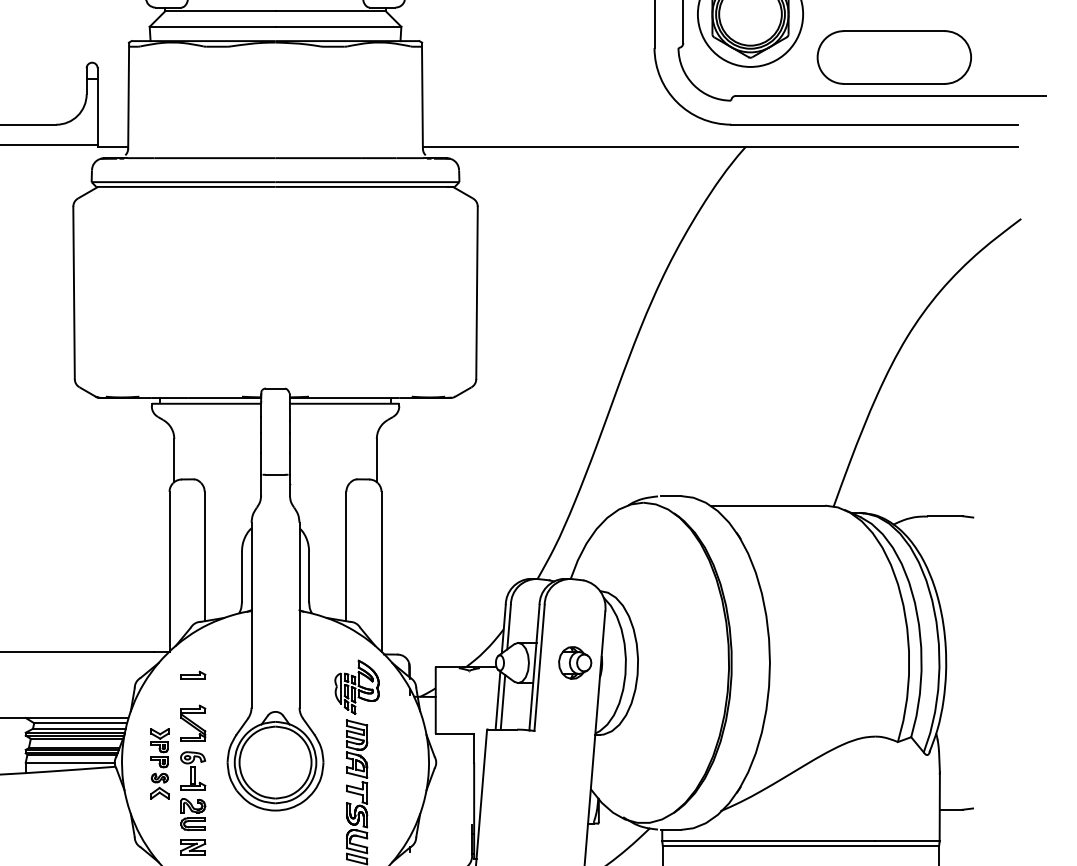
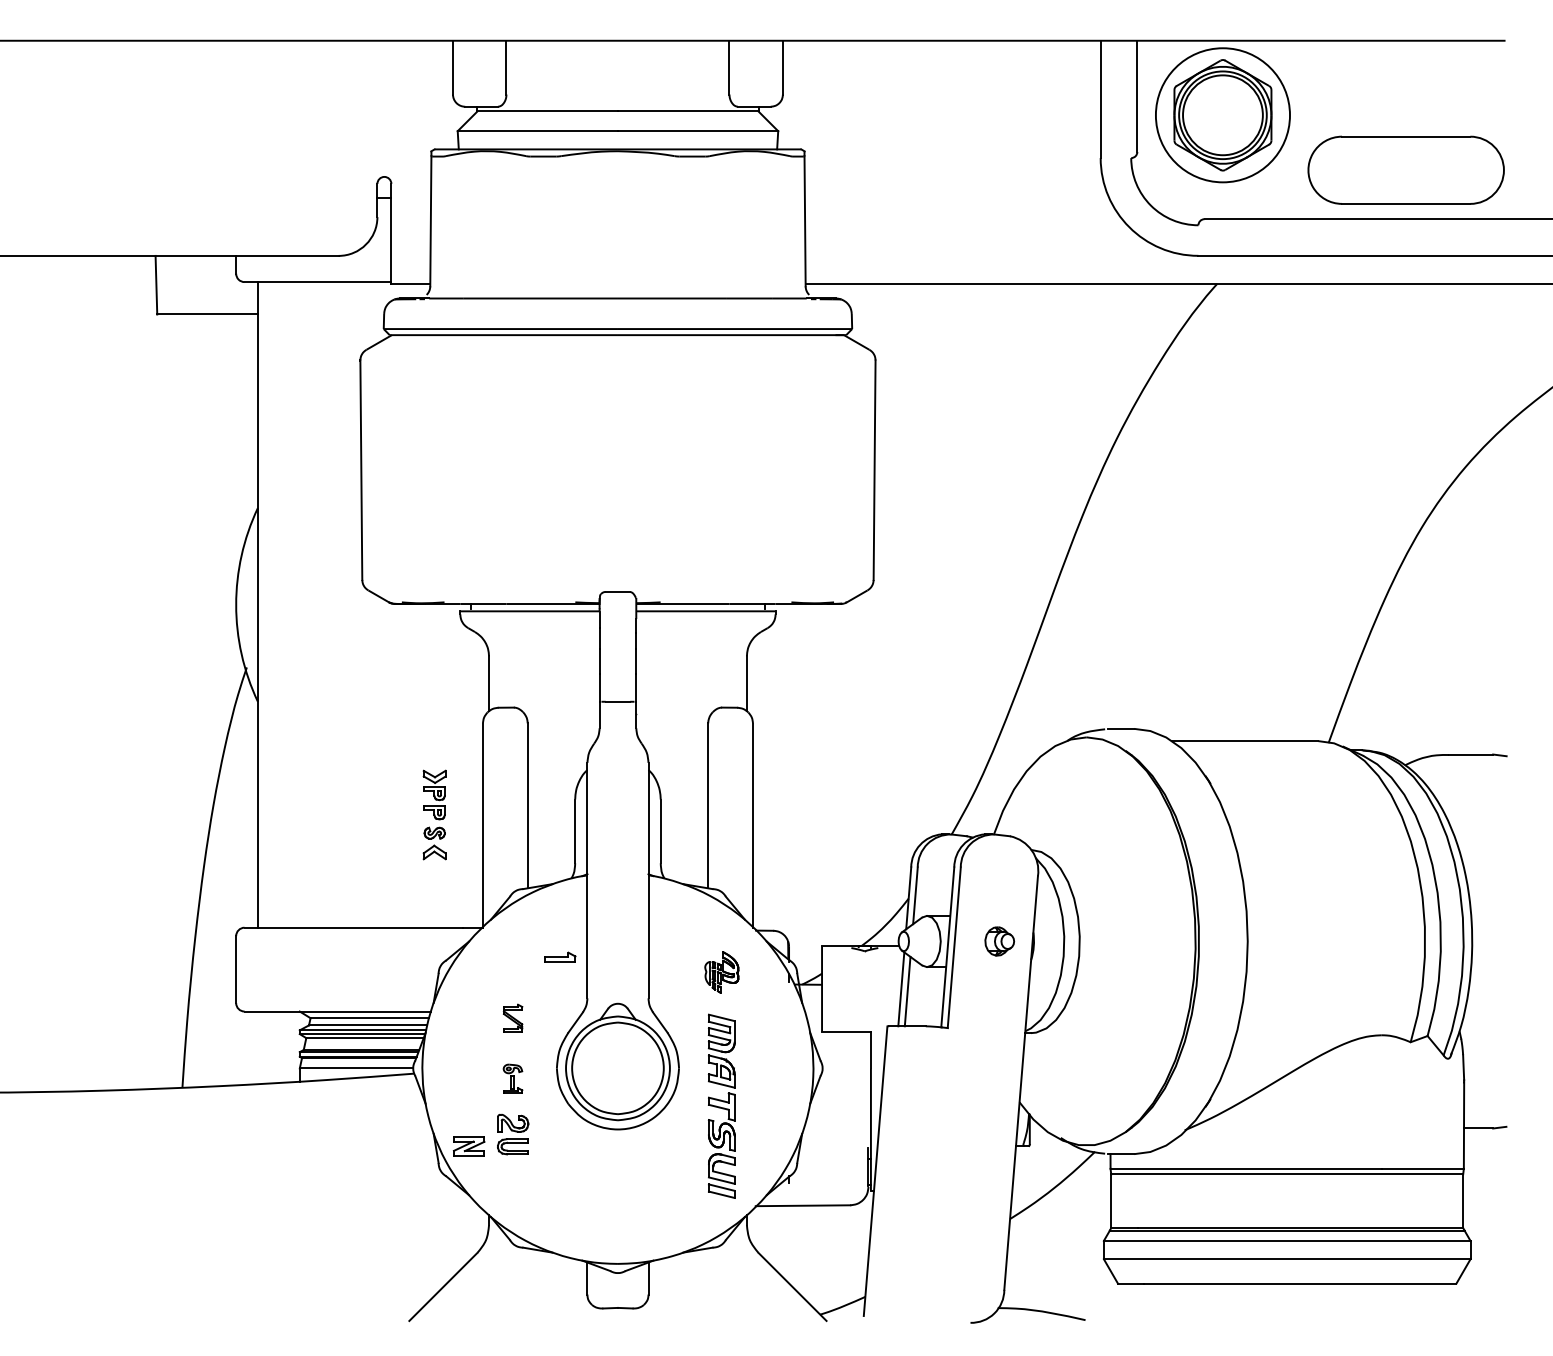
part: (575, 662) -> (999, 941), size x0.7
part: (193, 674) -> (560, 956), moved
part: (356, 687) -> (721, 972), size x0.6
part: (192, 722) -> (512, 1017), size x0.6
part: (159, 763) -> (434, 814), moved
part: (192, 770) -> (512, 1078), size x0.6
part: (193, 847) -> (469, 1146), moved

